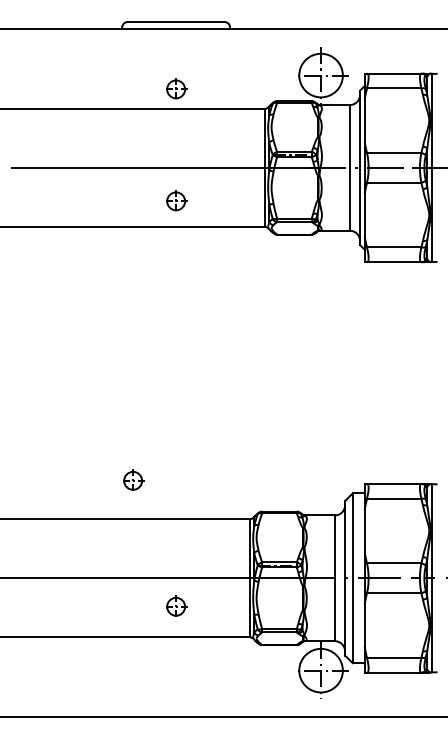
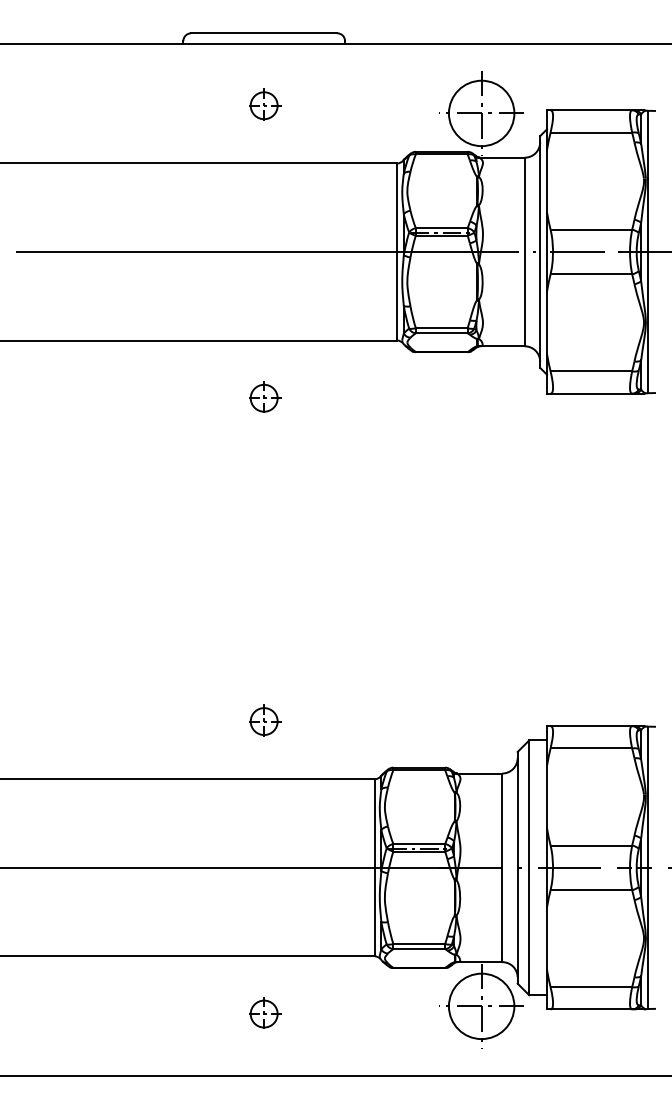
part: (176, 88) -> (264, 104), moved
part: (176, 200) -> (264, 396), moved
part: (133, 479) -> (264, 719), moved
part: (176, 605) -> (264, 1012), moved

